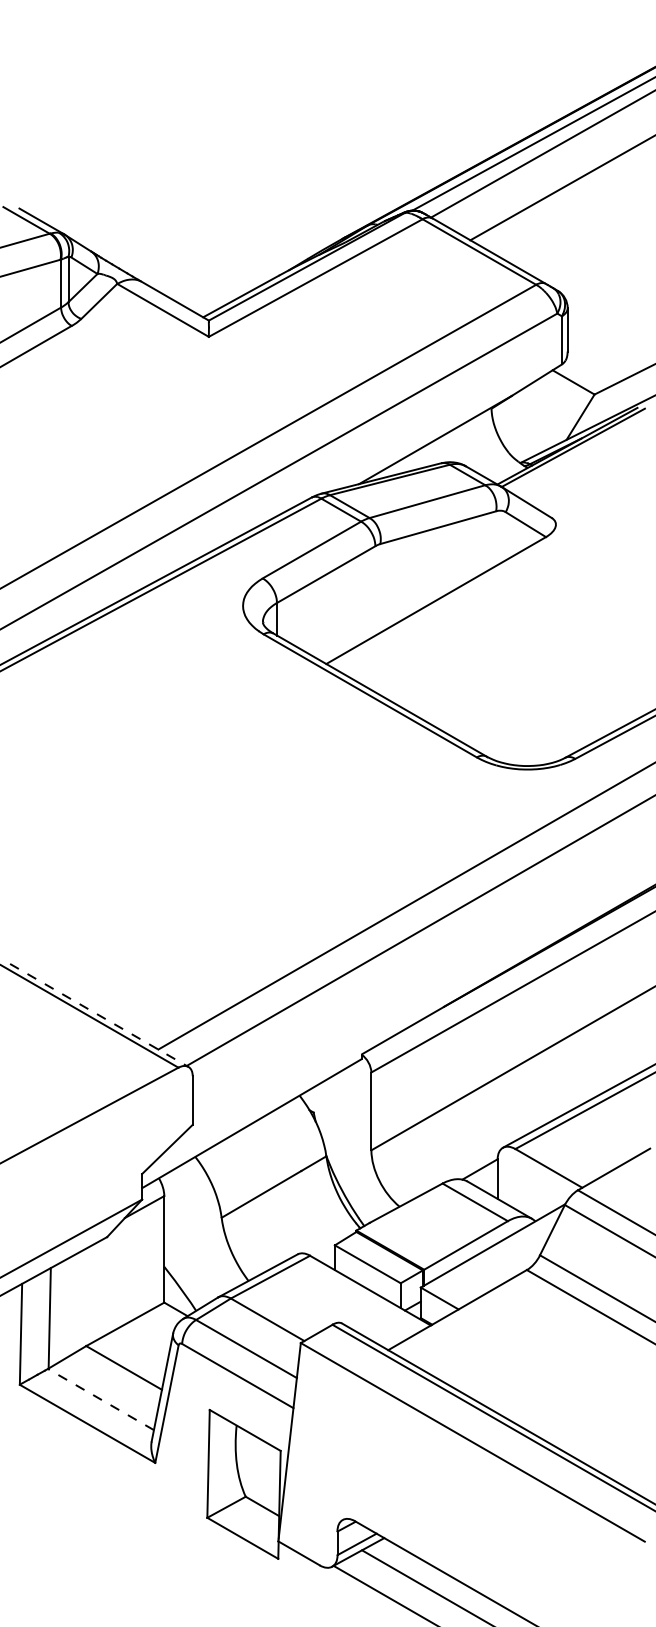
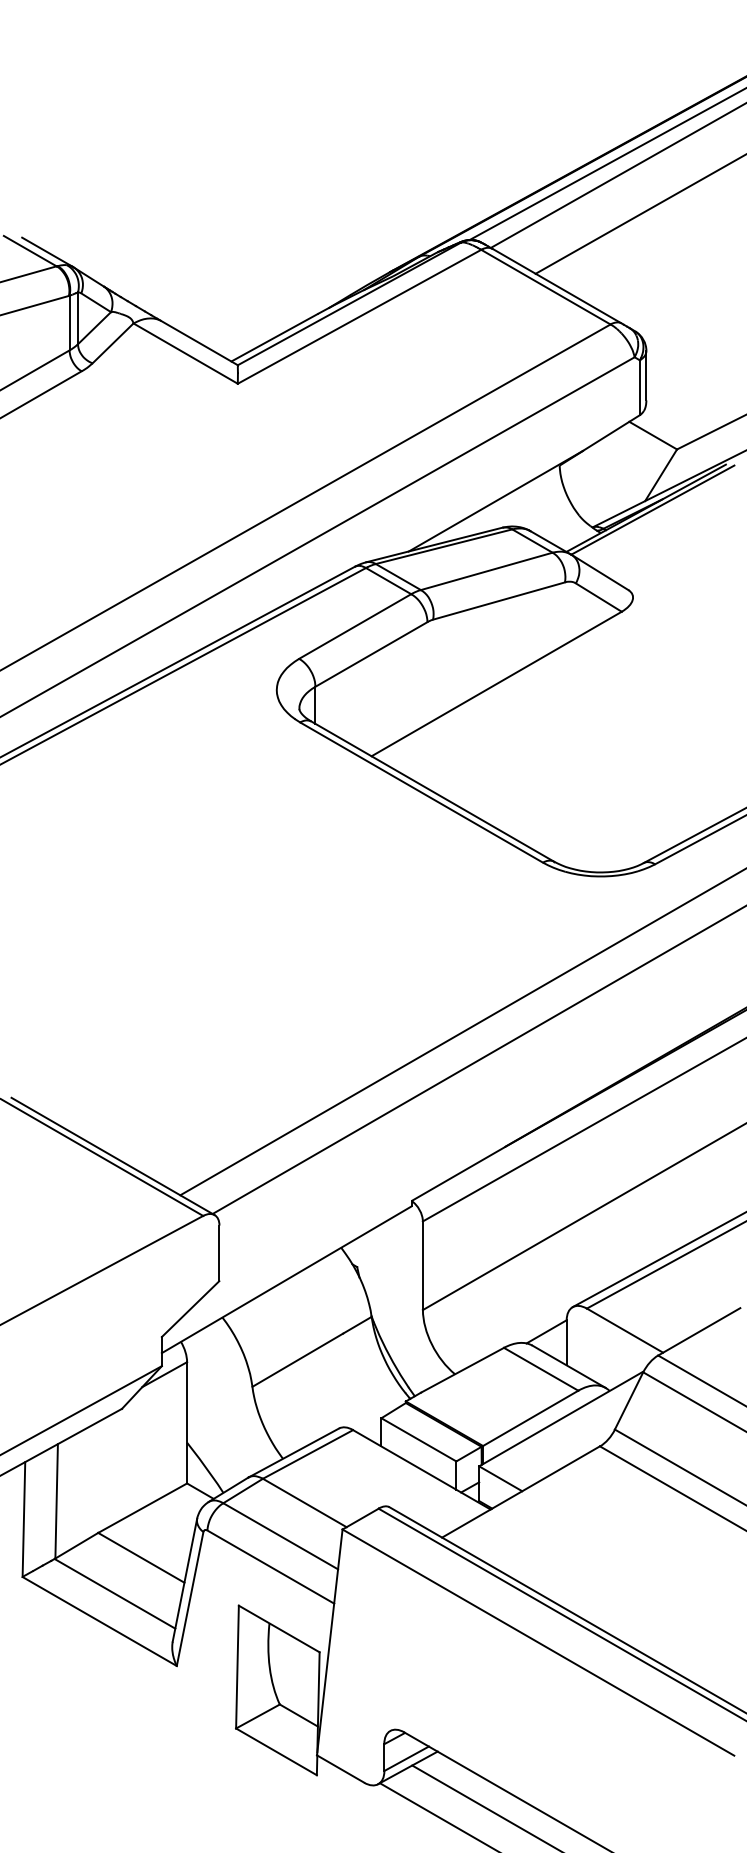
line: (99, 1015) -> (113, 1156), dashed -> solid
line: (100, 1399) -> (114, 1593), dashed -> solid

